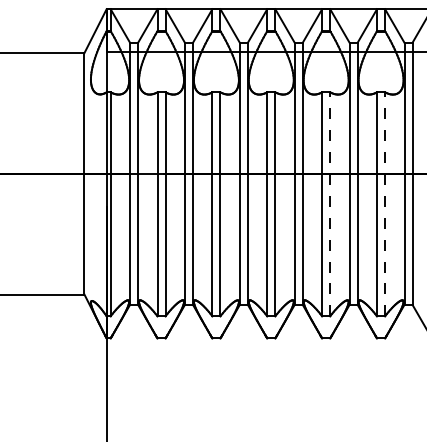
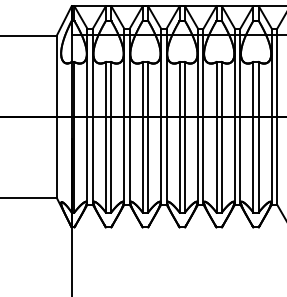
line: (329, 203) -> (221, 136), dashed -> solid
line: (384, 203) -> (258, 136), dashed -> solid

